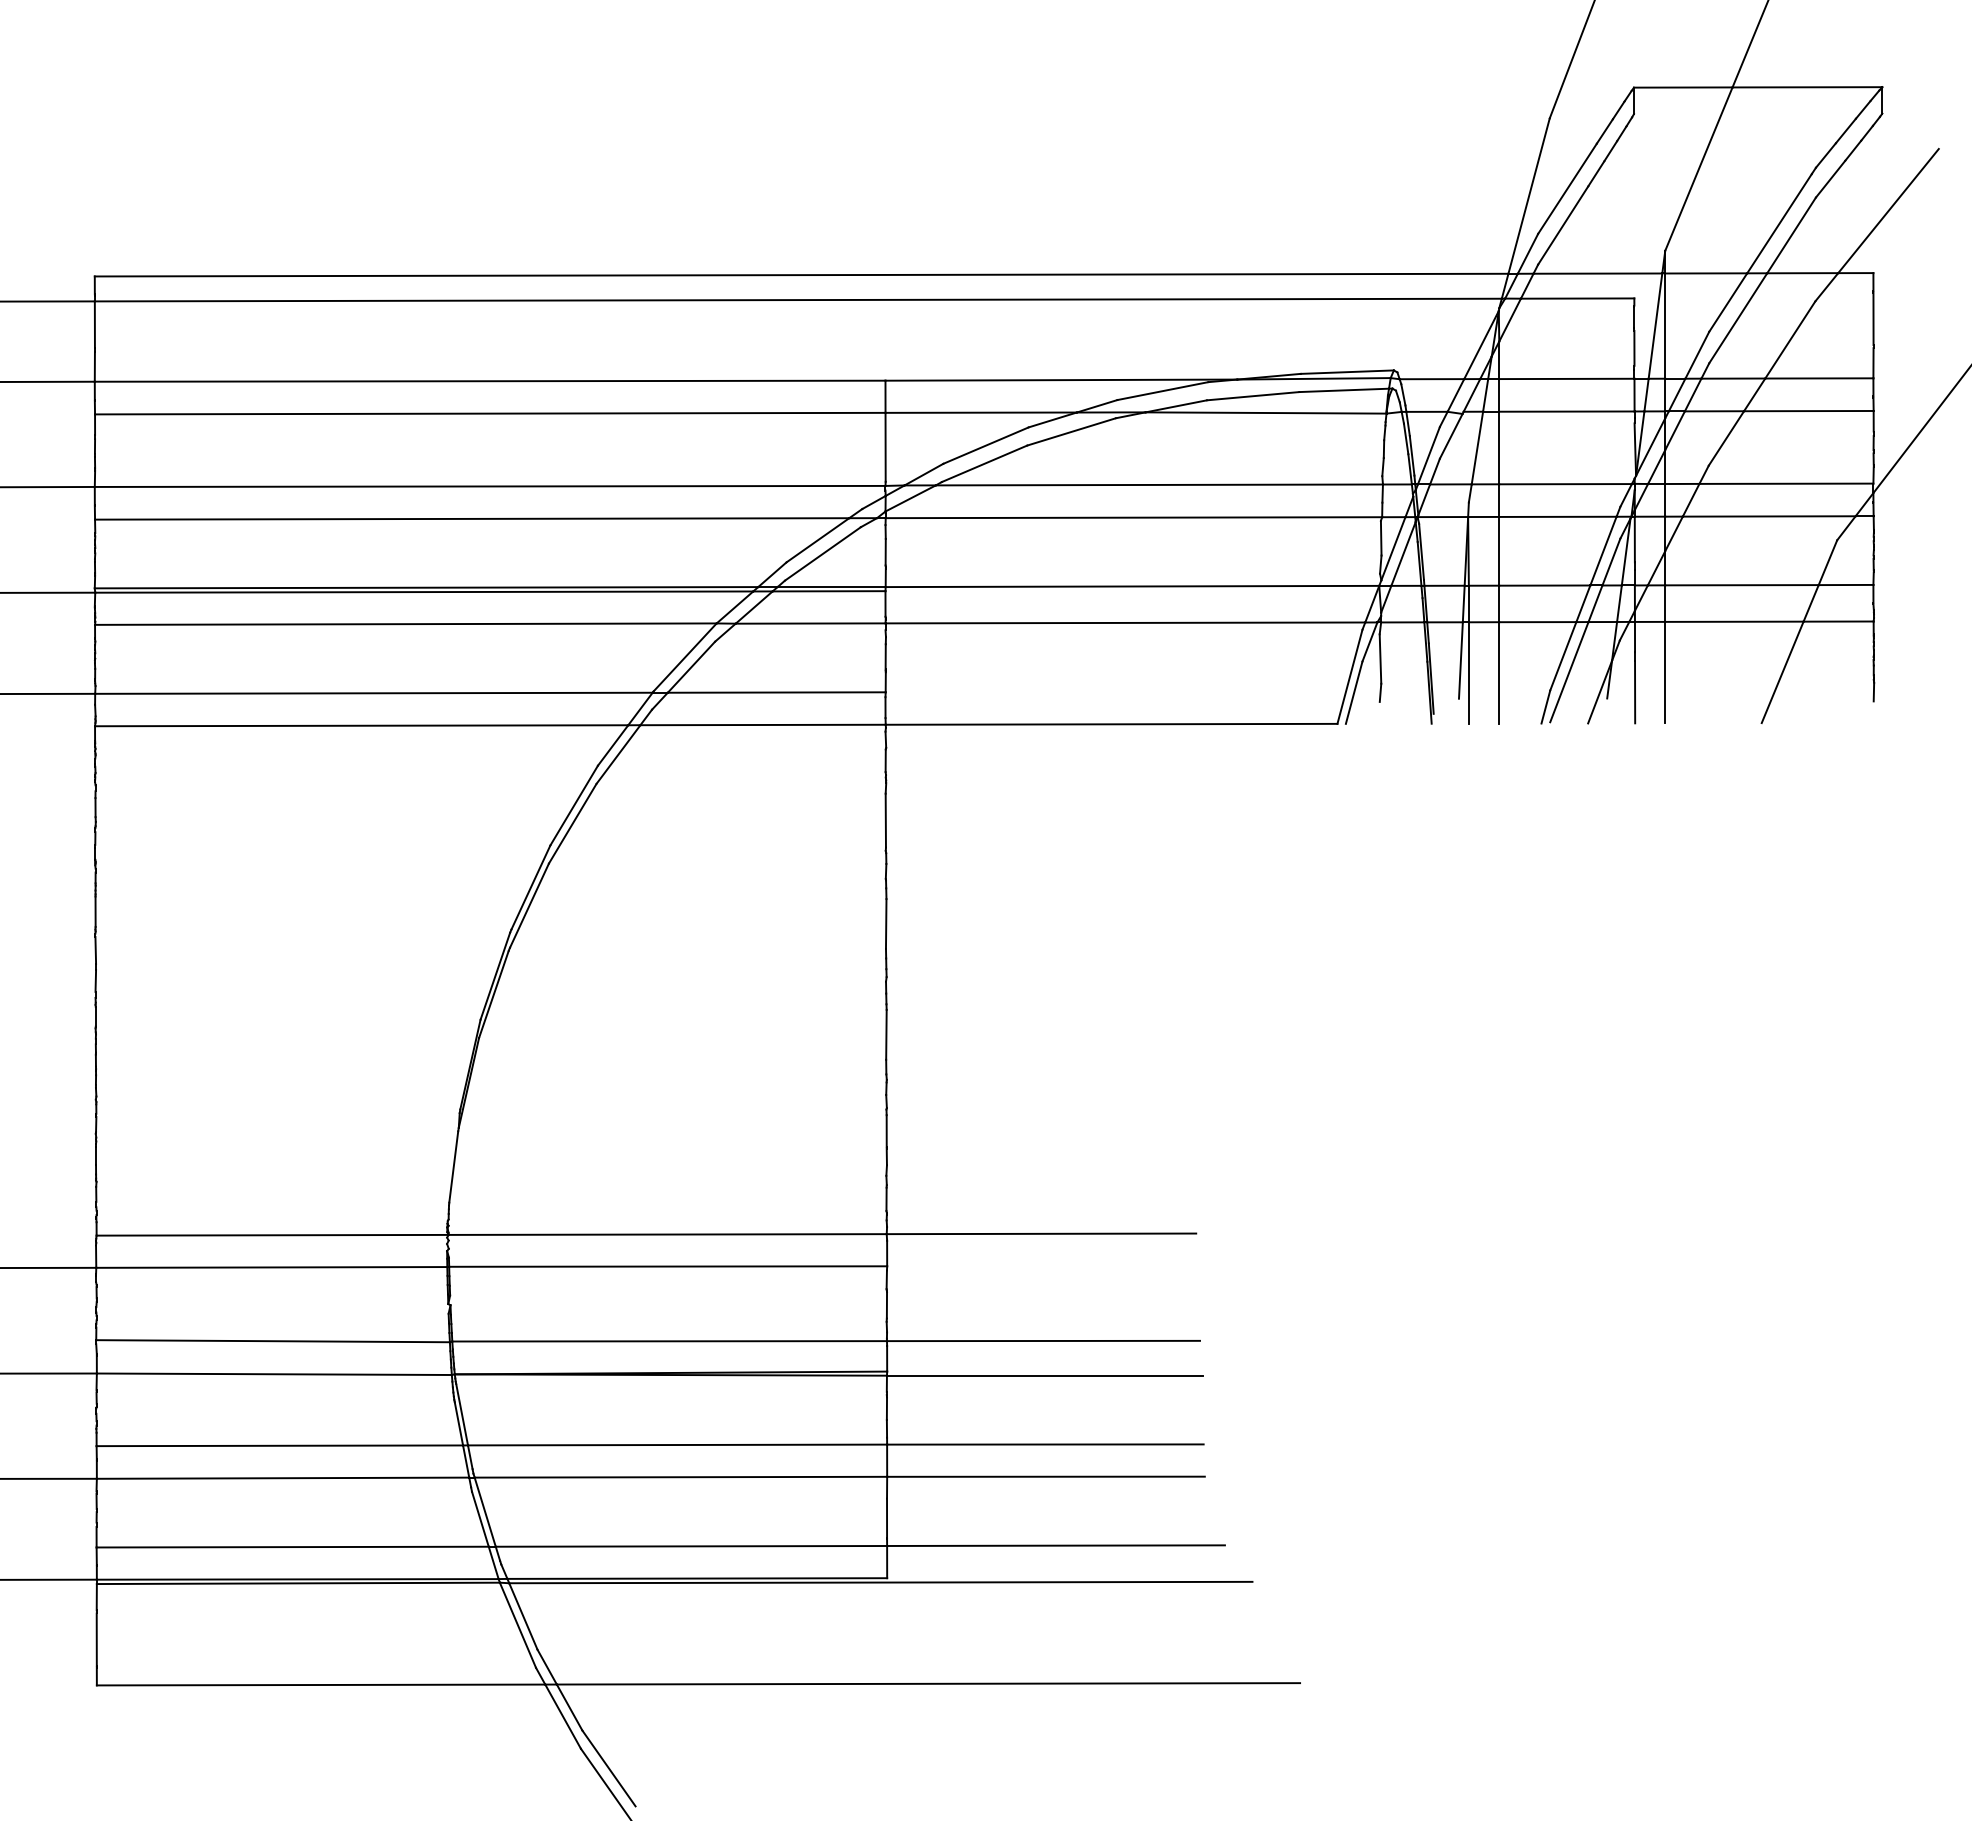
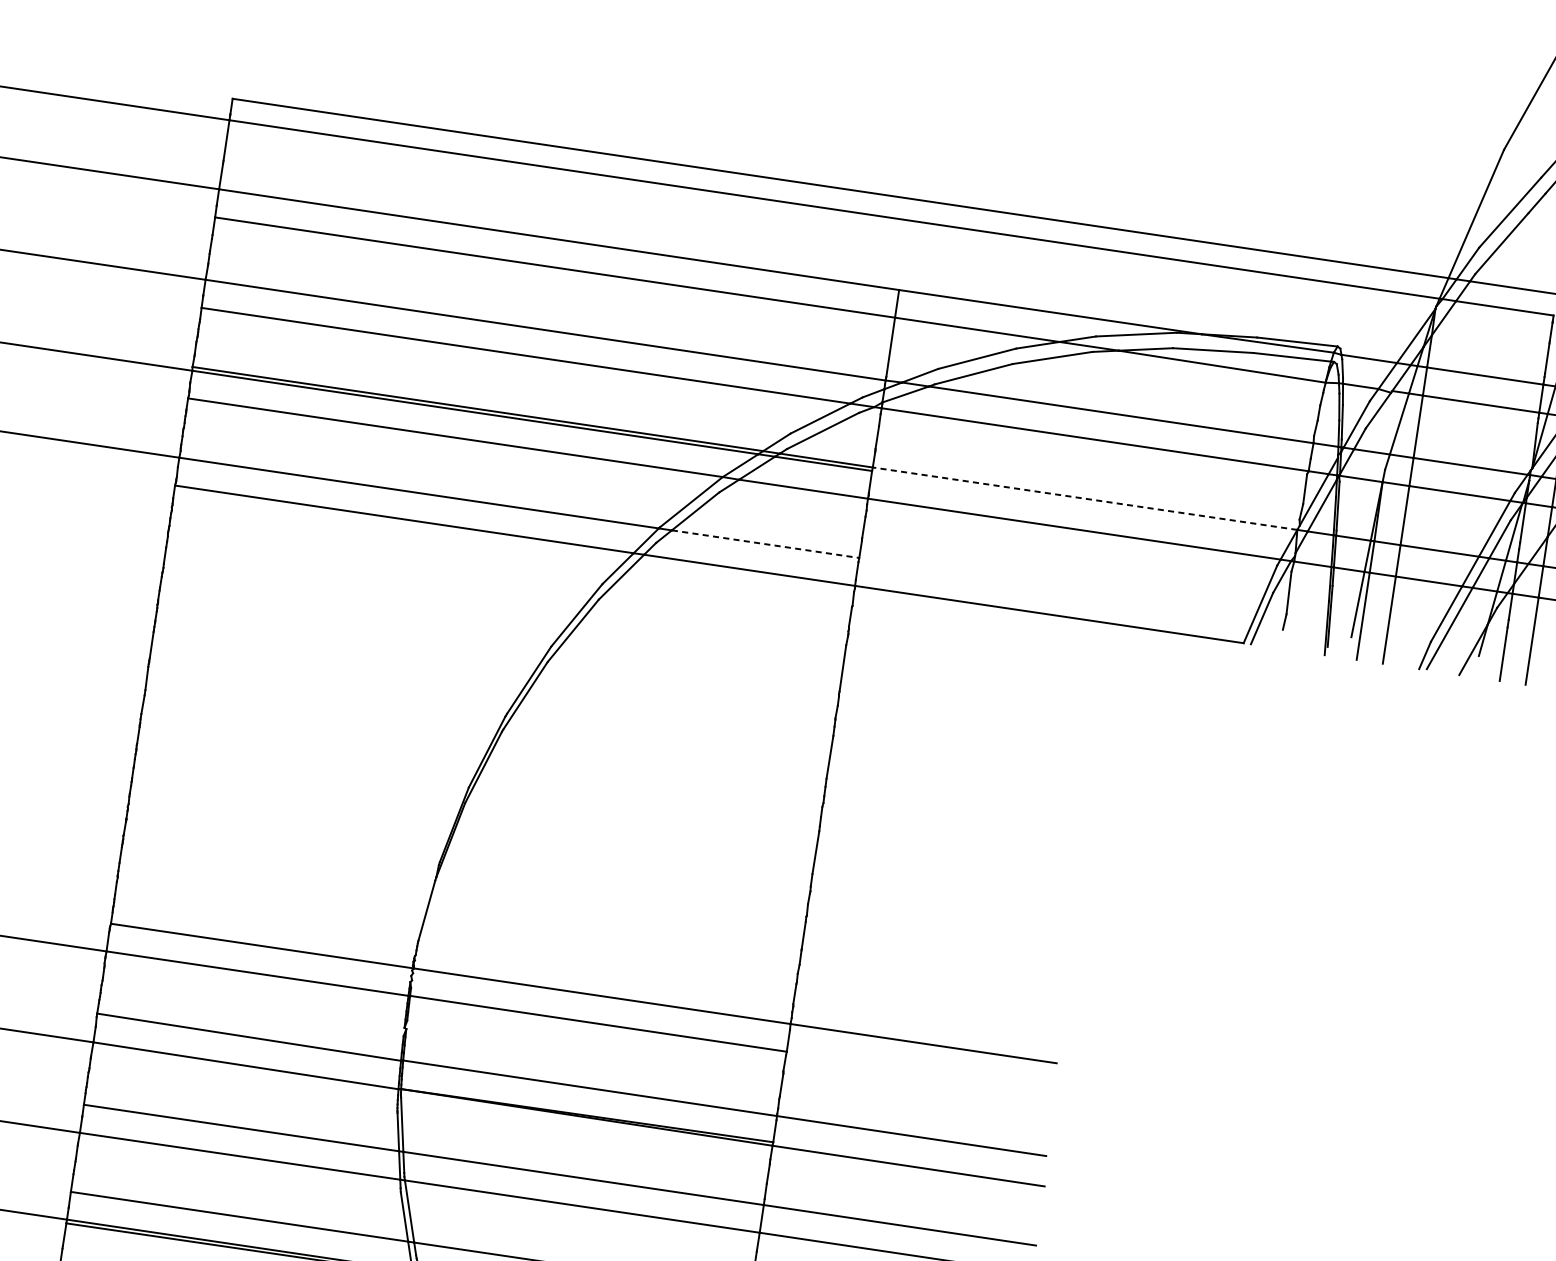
line: (1132, 586) -> (1085, 498), solid -> dashed
line: (776, 692) -> (765, 544), solid -> dashed

